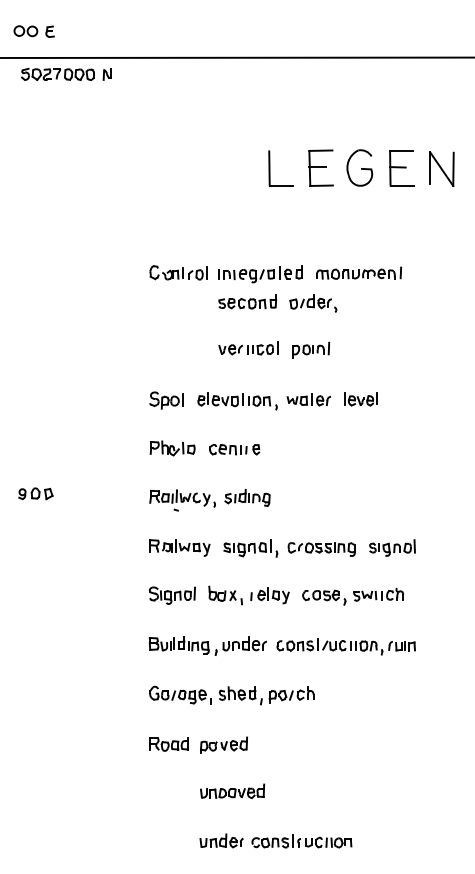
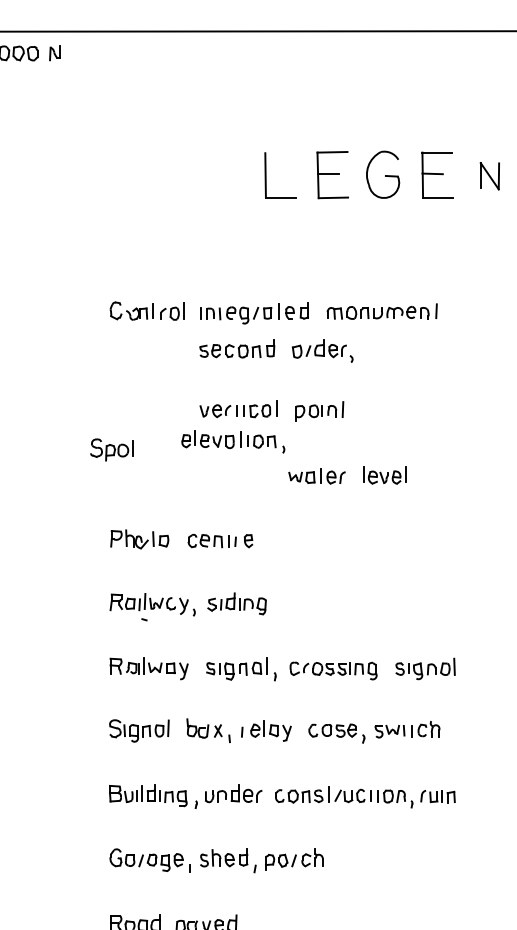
part: (441, 168) -> (489, 175), size x0.6
part: (166, 400) -> (112, 449), moved
part: (237, 401) -> (233, 442), moved

